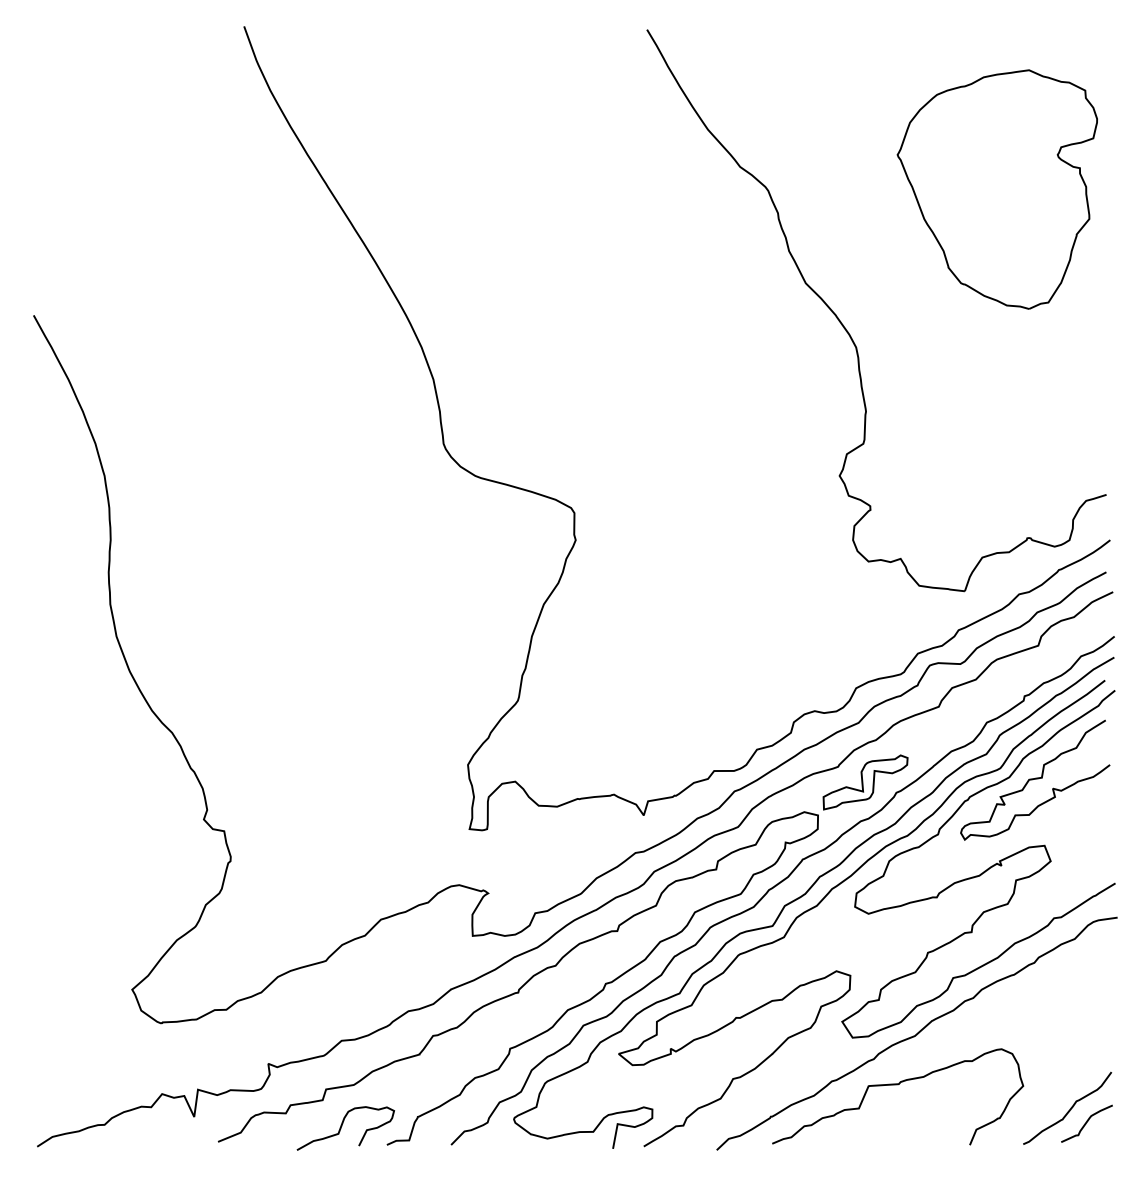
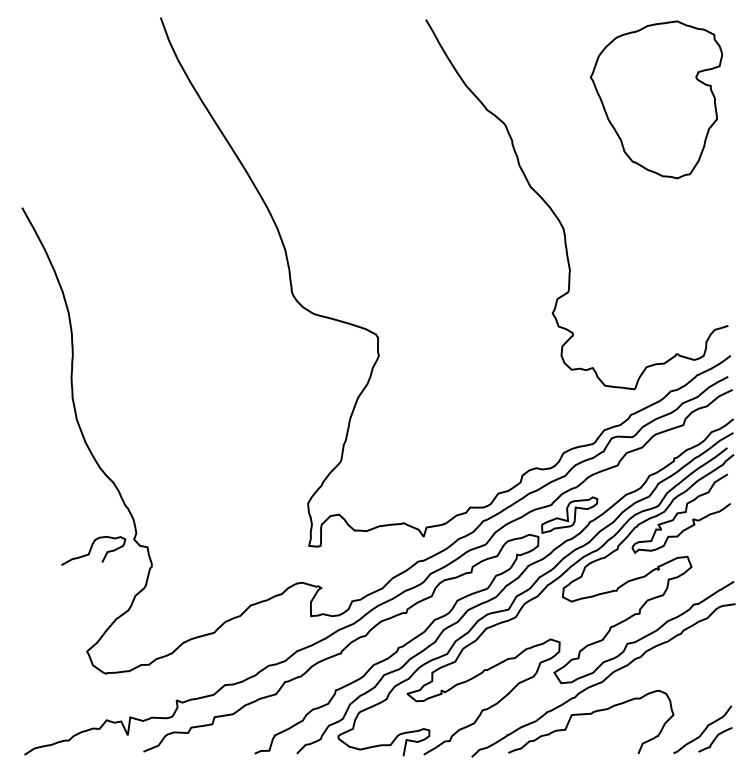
part: (997, 188) -> (656, 99), moved
curve: (342, 1127) -> (91, 550), moved

